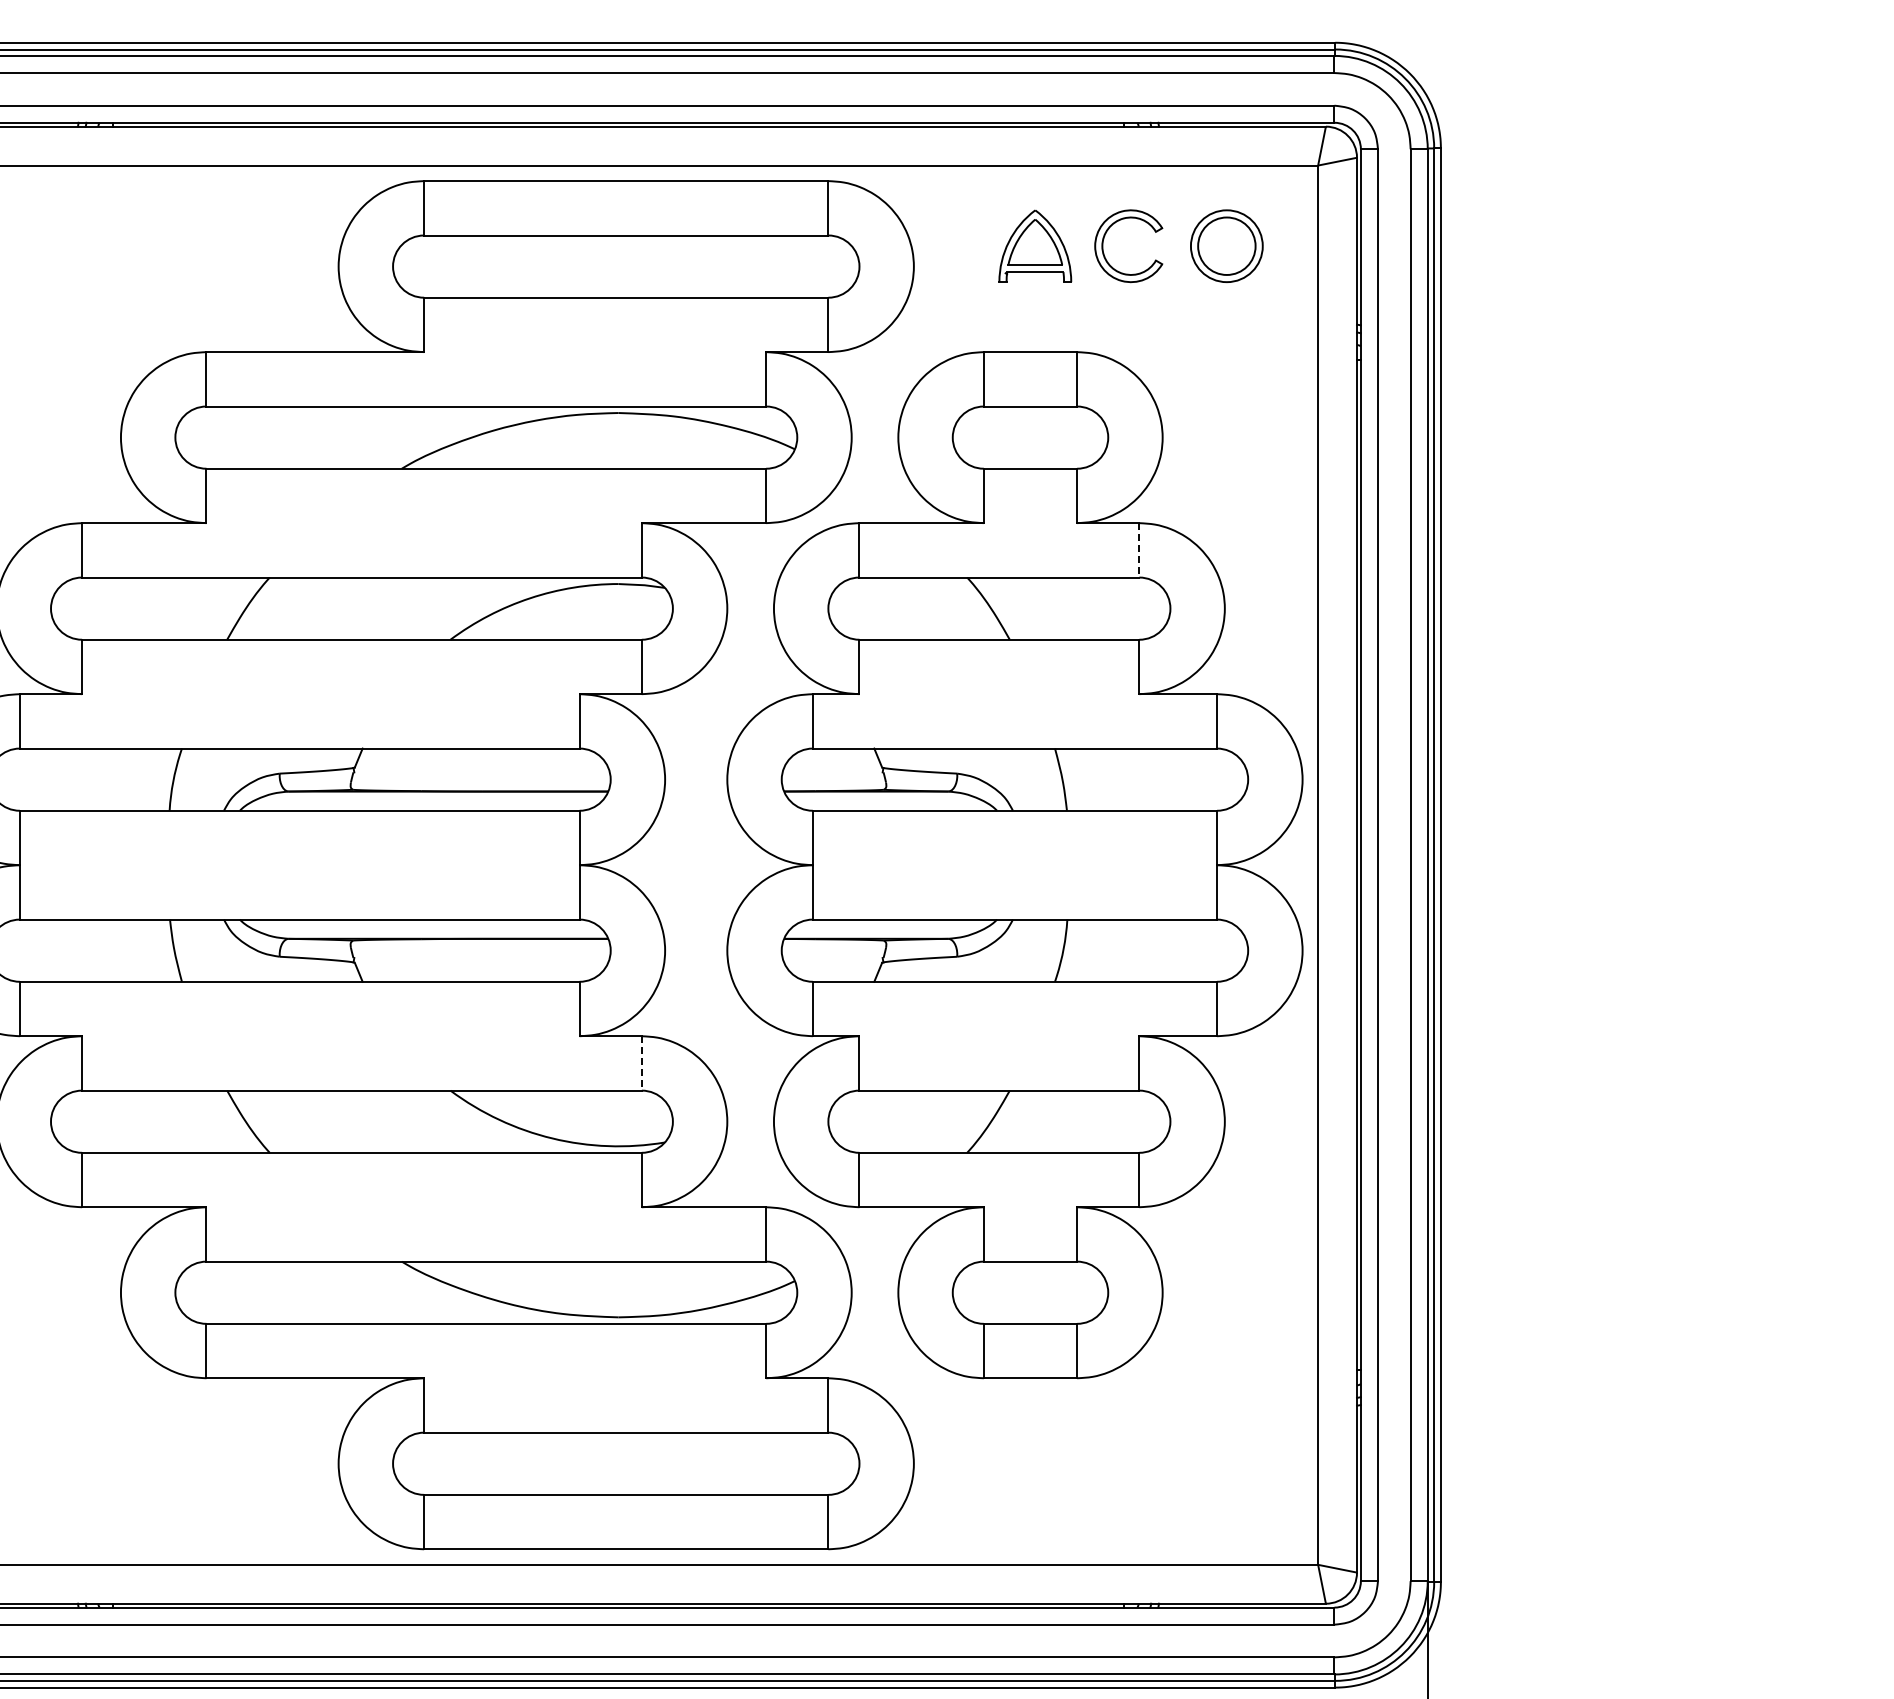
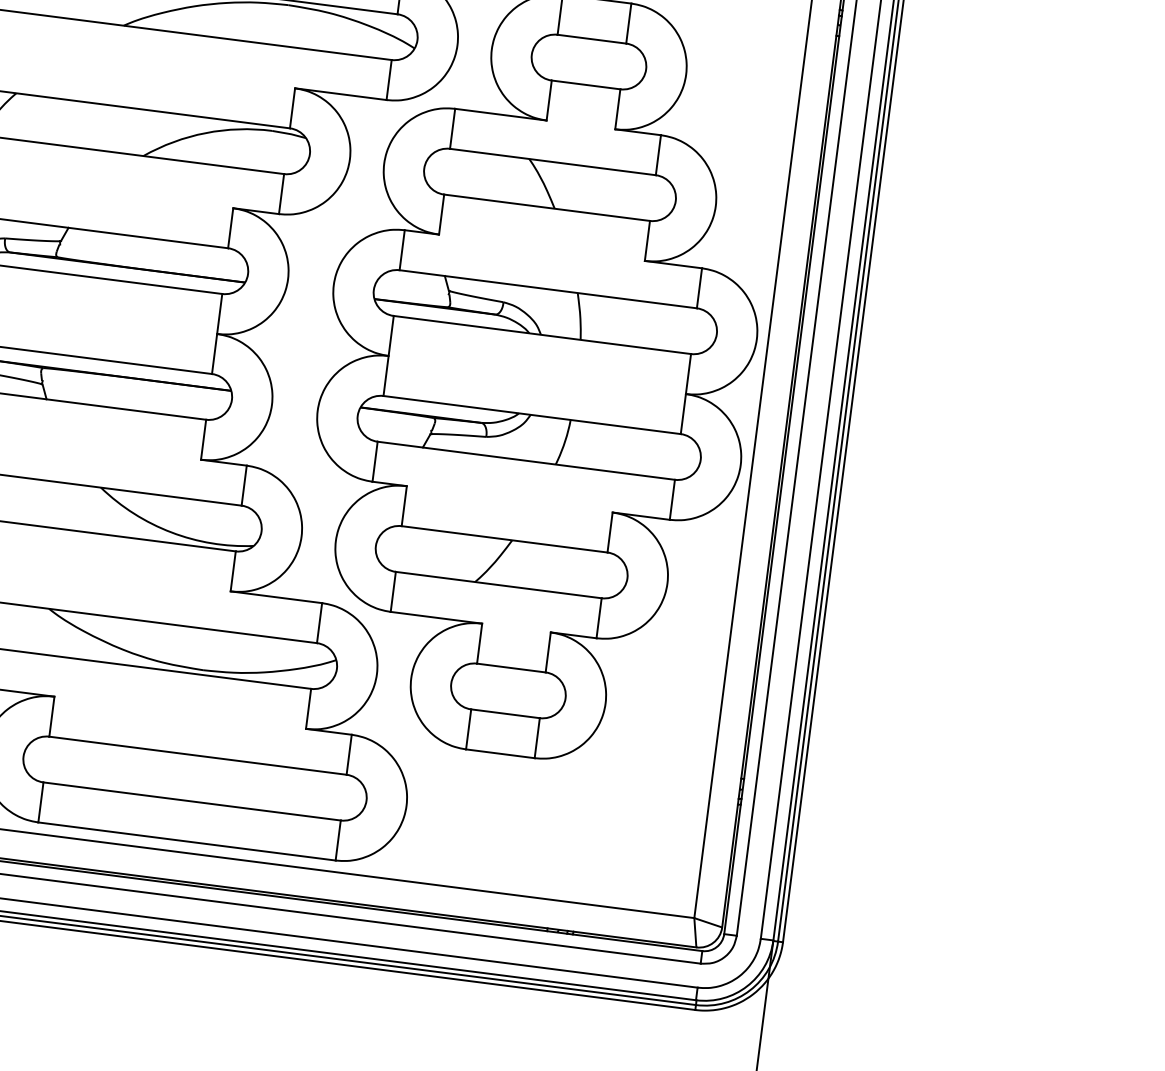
line: (1139, 550) -> (658, 155), dashed -> solid
line: (641, 1063) -> (243, 485), dashed -> solid

